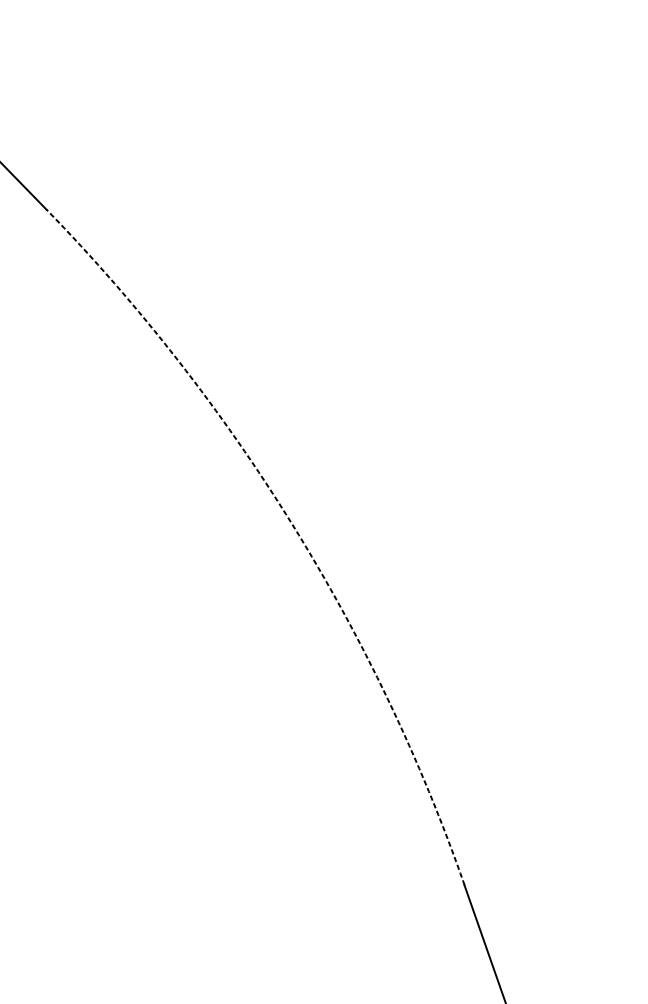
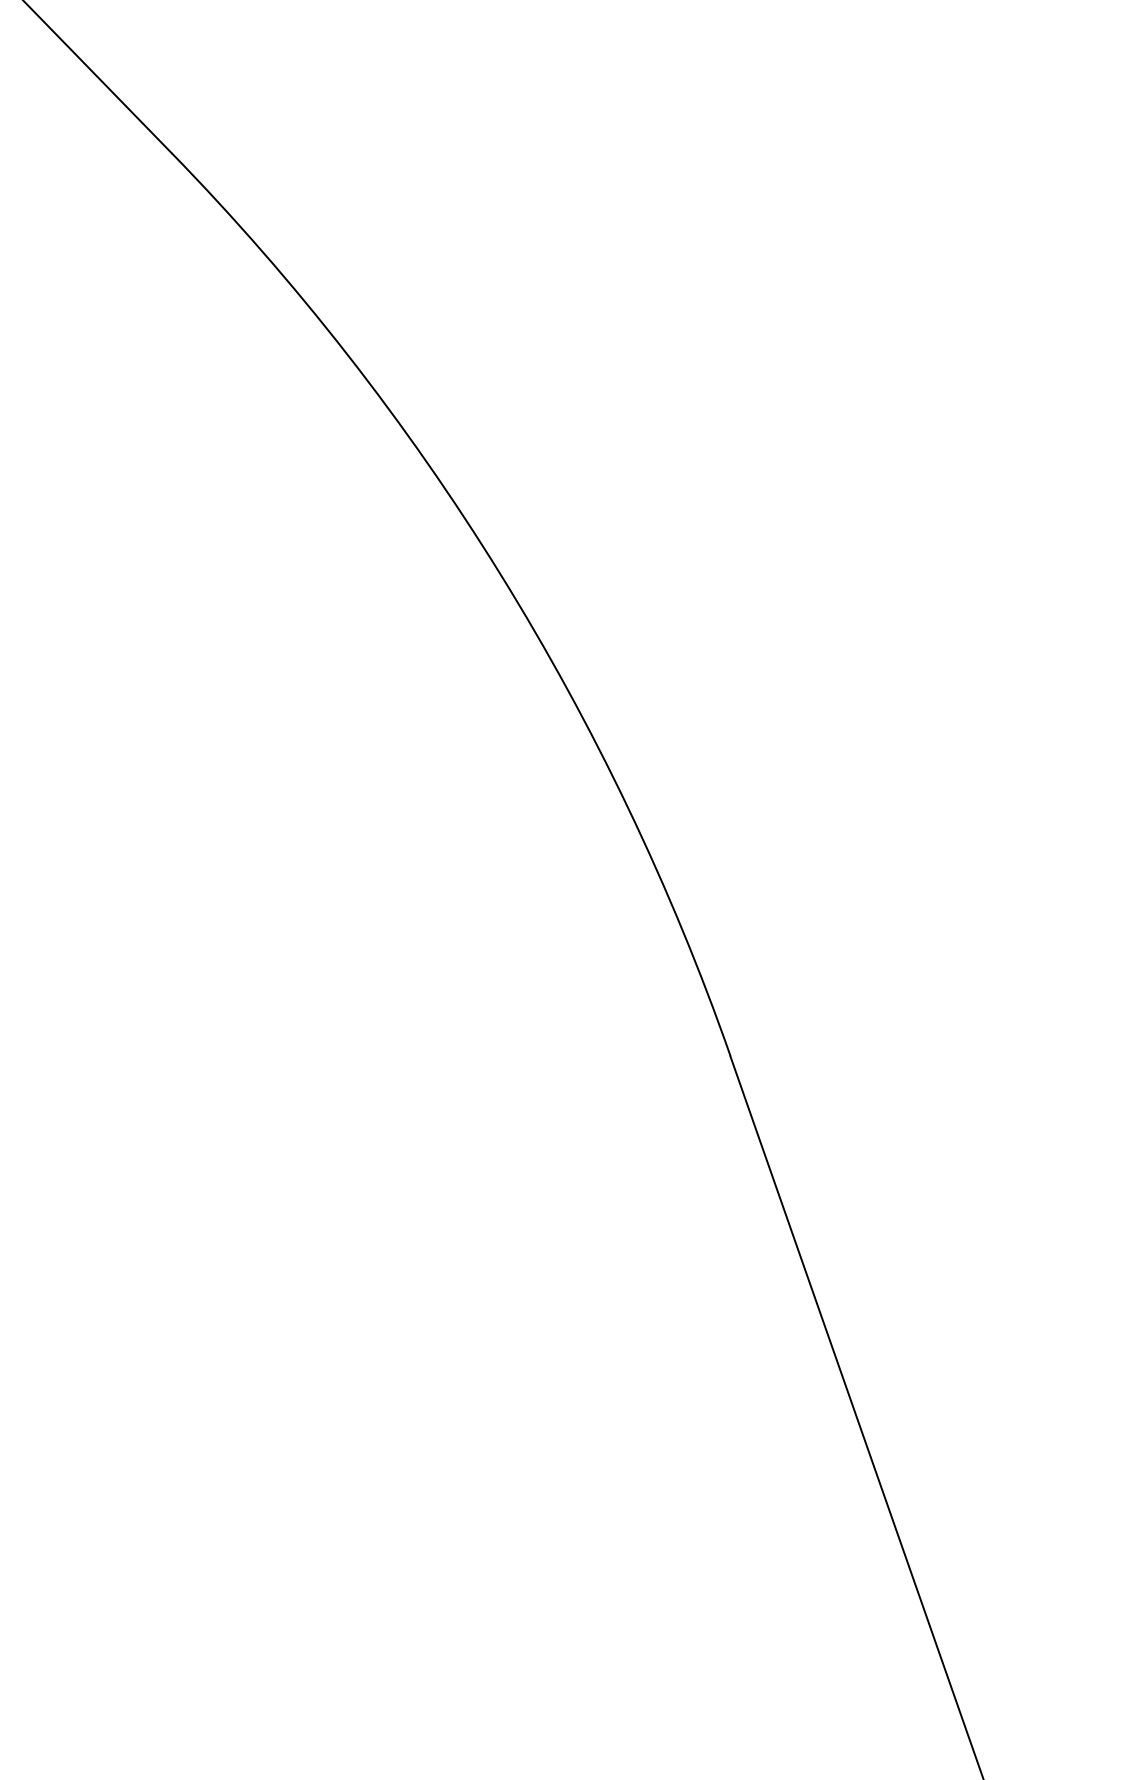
arc: (292, 524) -> (500, 574), dashed -> solid

